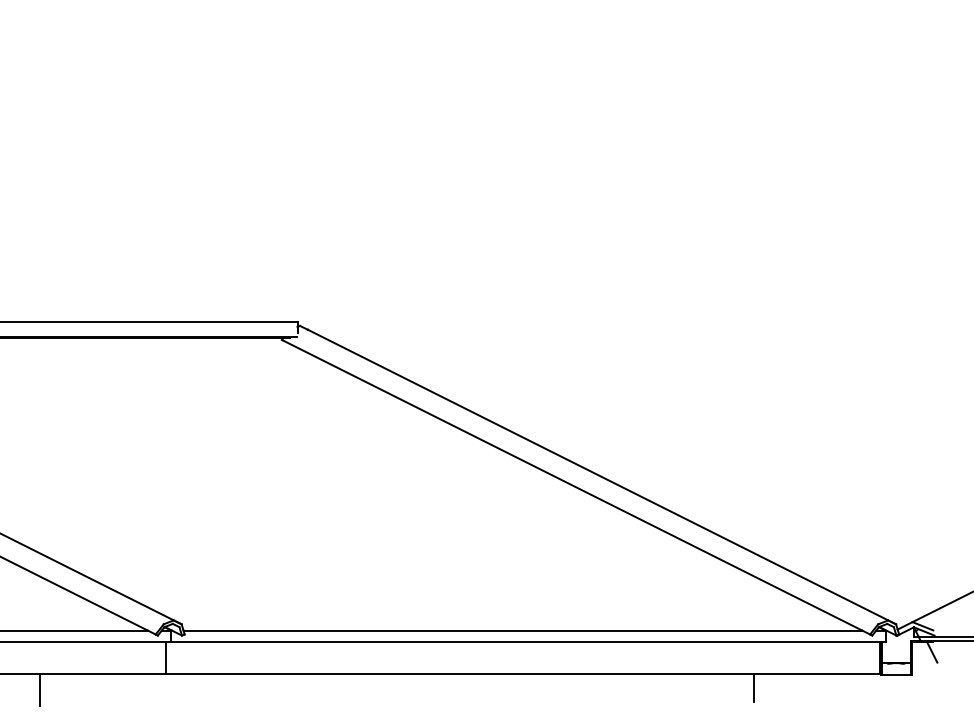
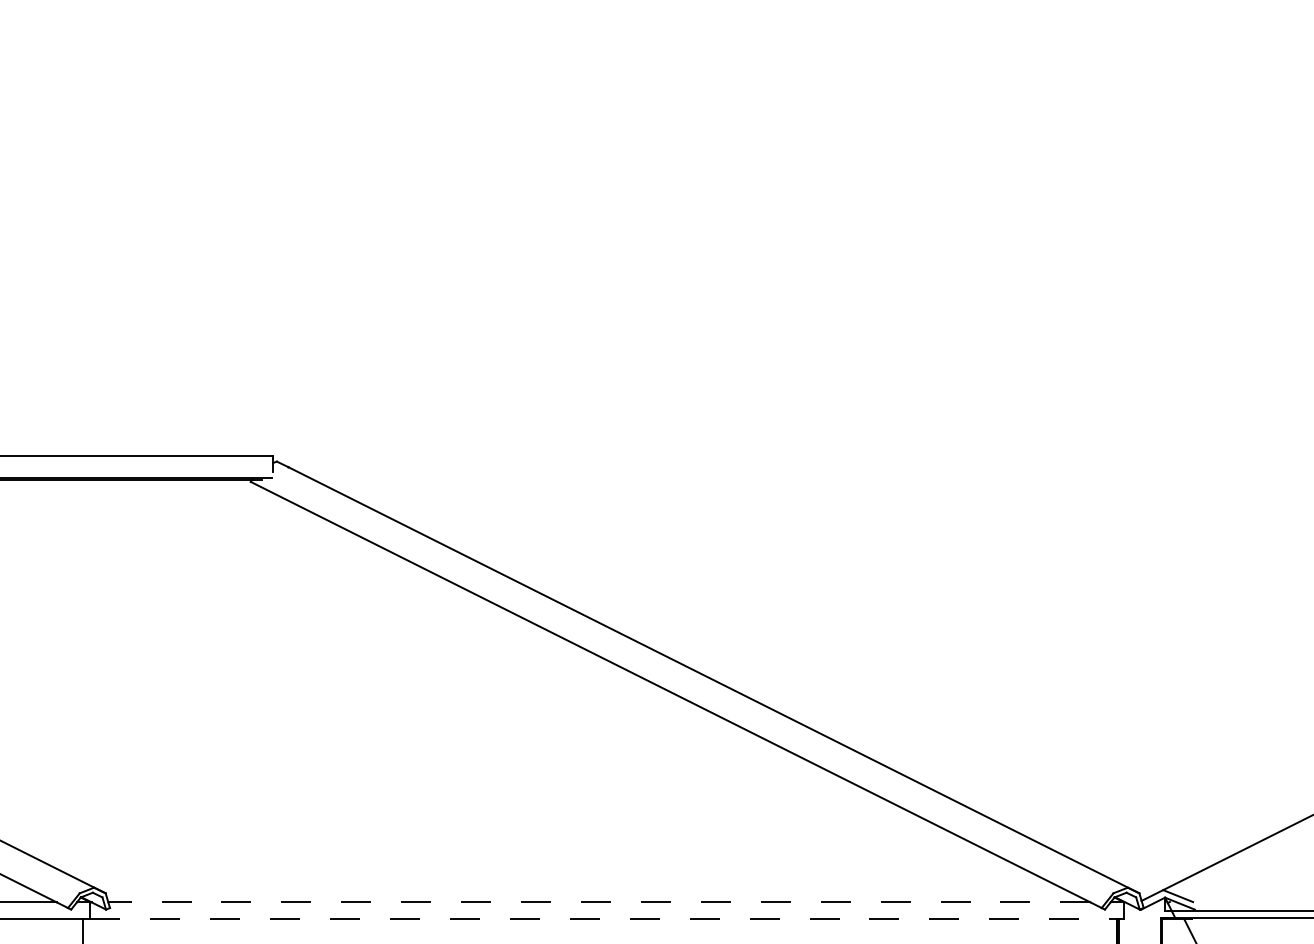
line: (522, 630) -> (598, 902), solid -> dashed
line: (525, 642) -> (603, 919), solid -> dashed

